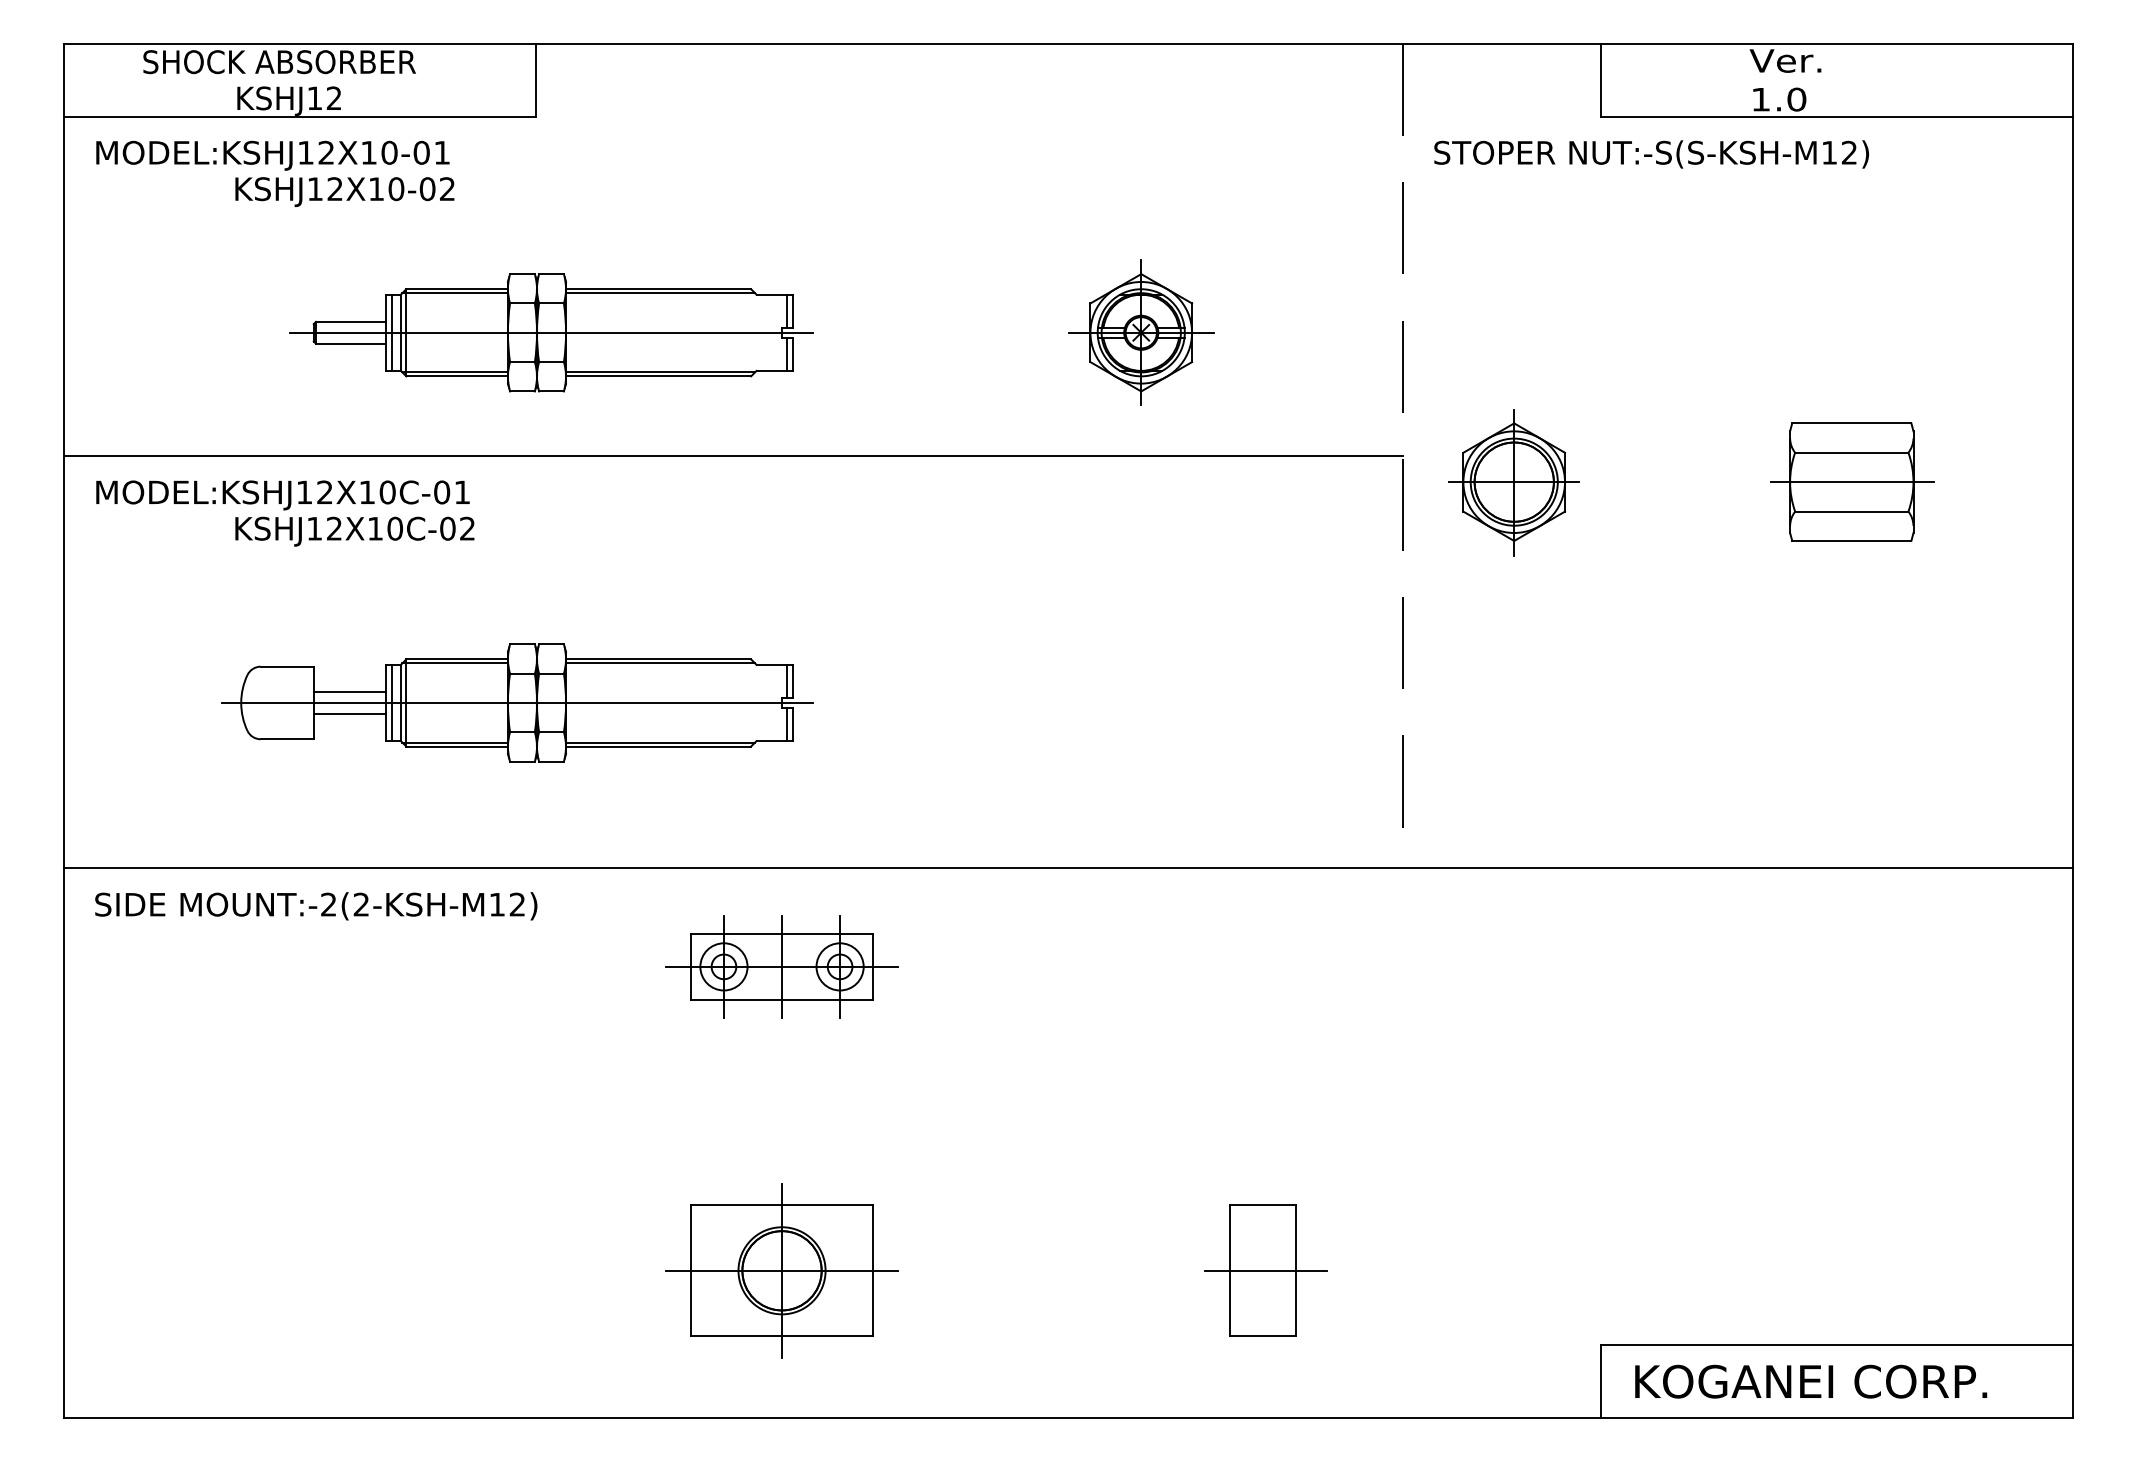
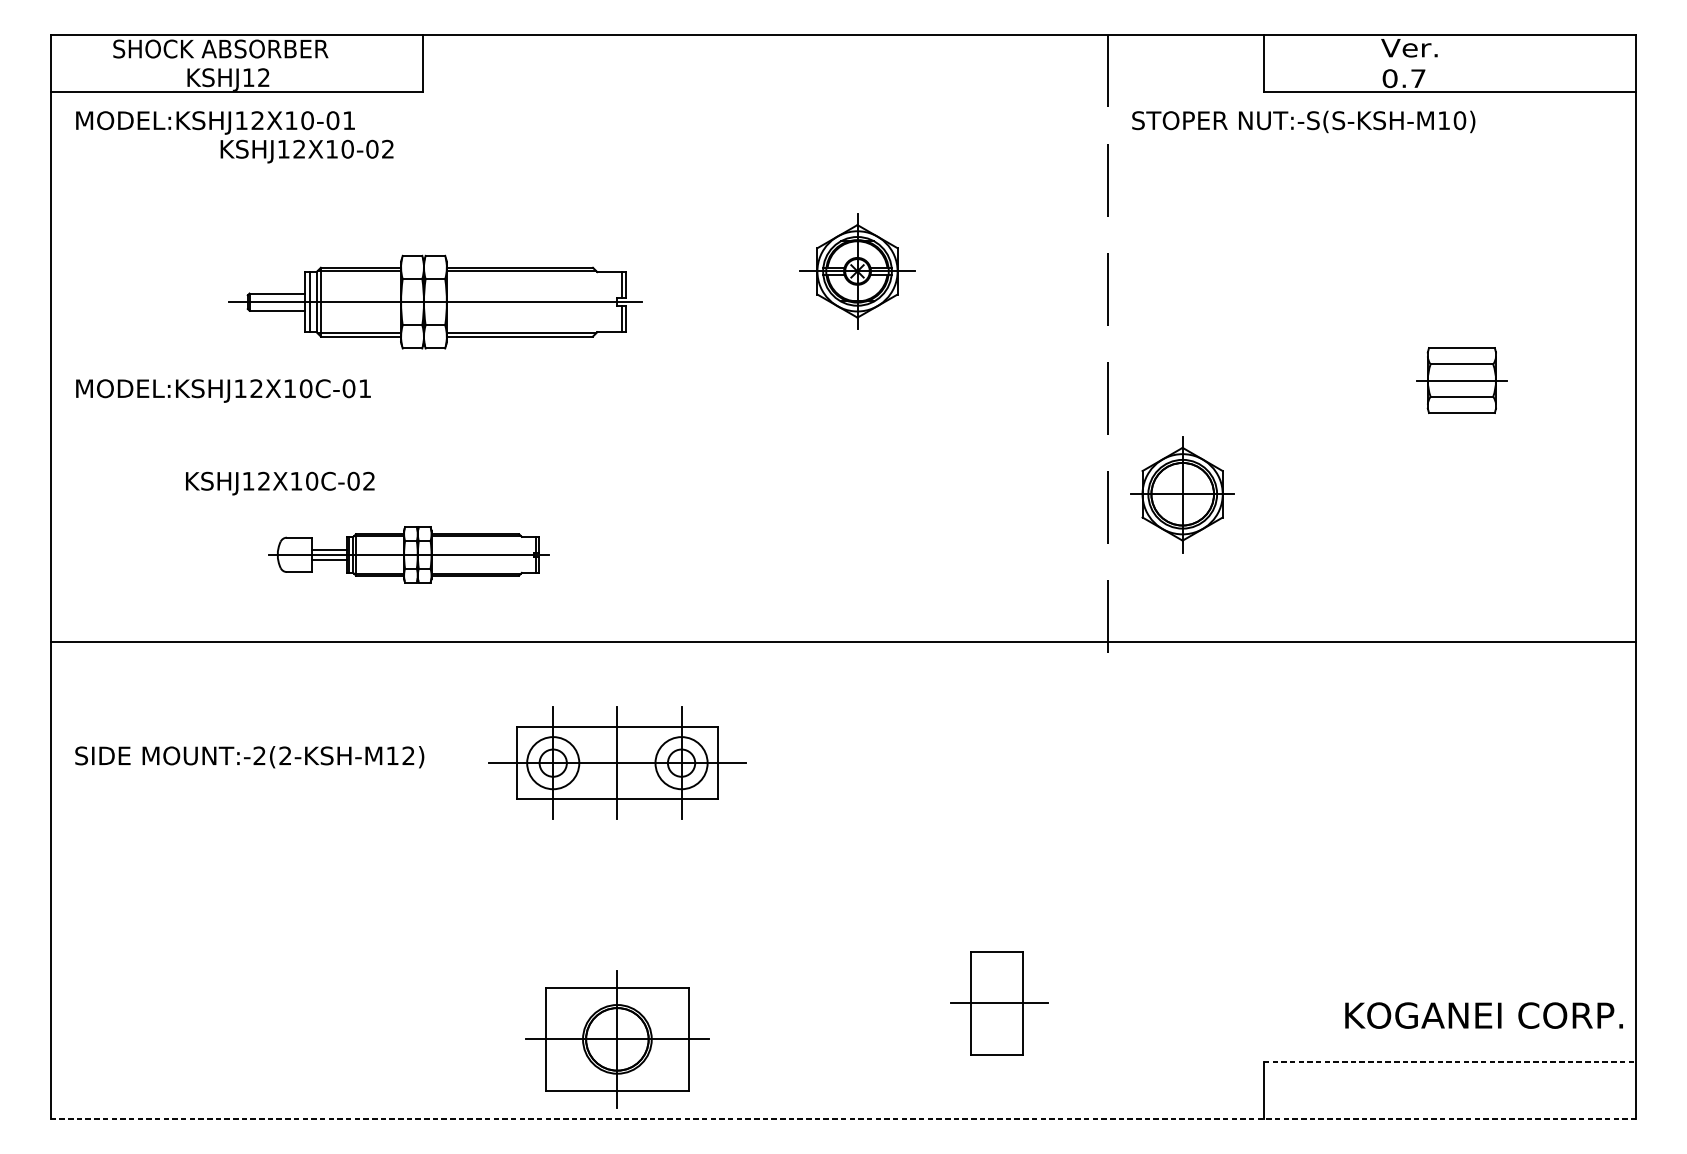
text: (1778, 99) -> (1403, 78), 1.0 -> 0.7
text: (1849, 152) -> (1459, 120), NUT:-S(S-KSH-M12) -> NUT:-S(S-KSH-M10)
text: (344, 192) -> (306, 151), moved
part: (551, 332) -> (435, 301), moved
part: (1141, 332) -> (857, 271), moved
line: (733, 456) -> (579, 360), removed
part: (1852, 481) -> (1462, 380), size x0.7
part: (1513, 482) -> (1182, 494), moved
text: (354, 531) -> (279, 483), moved
part: (517, 702) -> (408, 554), size x0.6
line: (1068, 868) -> (843, 642), moved
text: (316, 906) -> (249, 757), moved
part: (781, 966) -> (616, 762), size x1.4
part: (781, 1270) -> (616, 1039), moved
line: (1836, 1345) -> (1449, 1062), solid -> dashed
text: (1811, 1381) -> (1484, 1015), moved
line: (1068, 1418) -> (843, 1119), solid -> dashed

